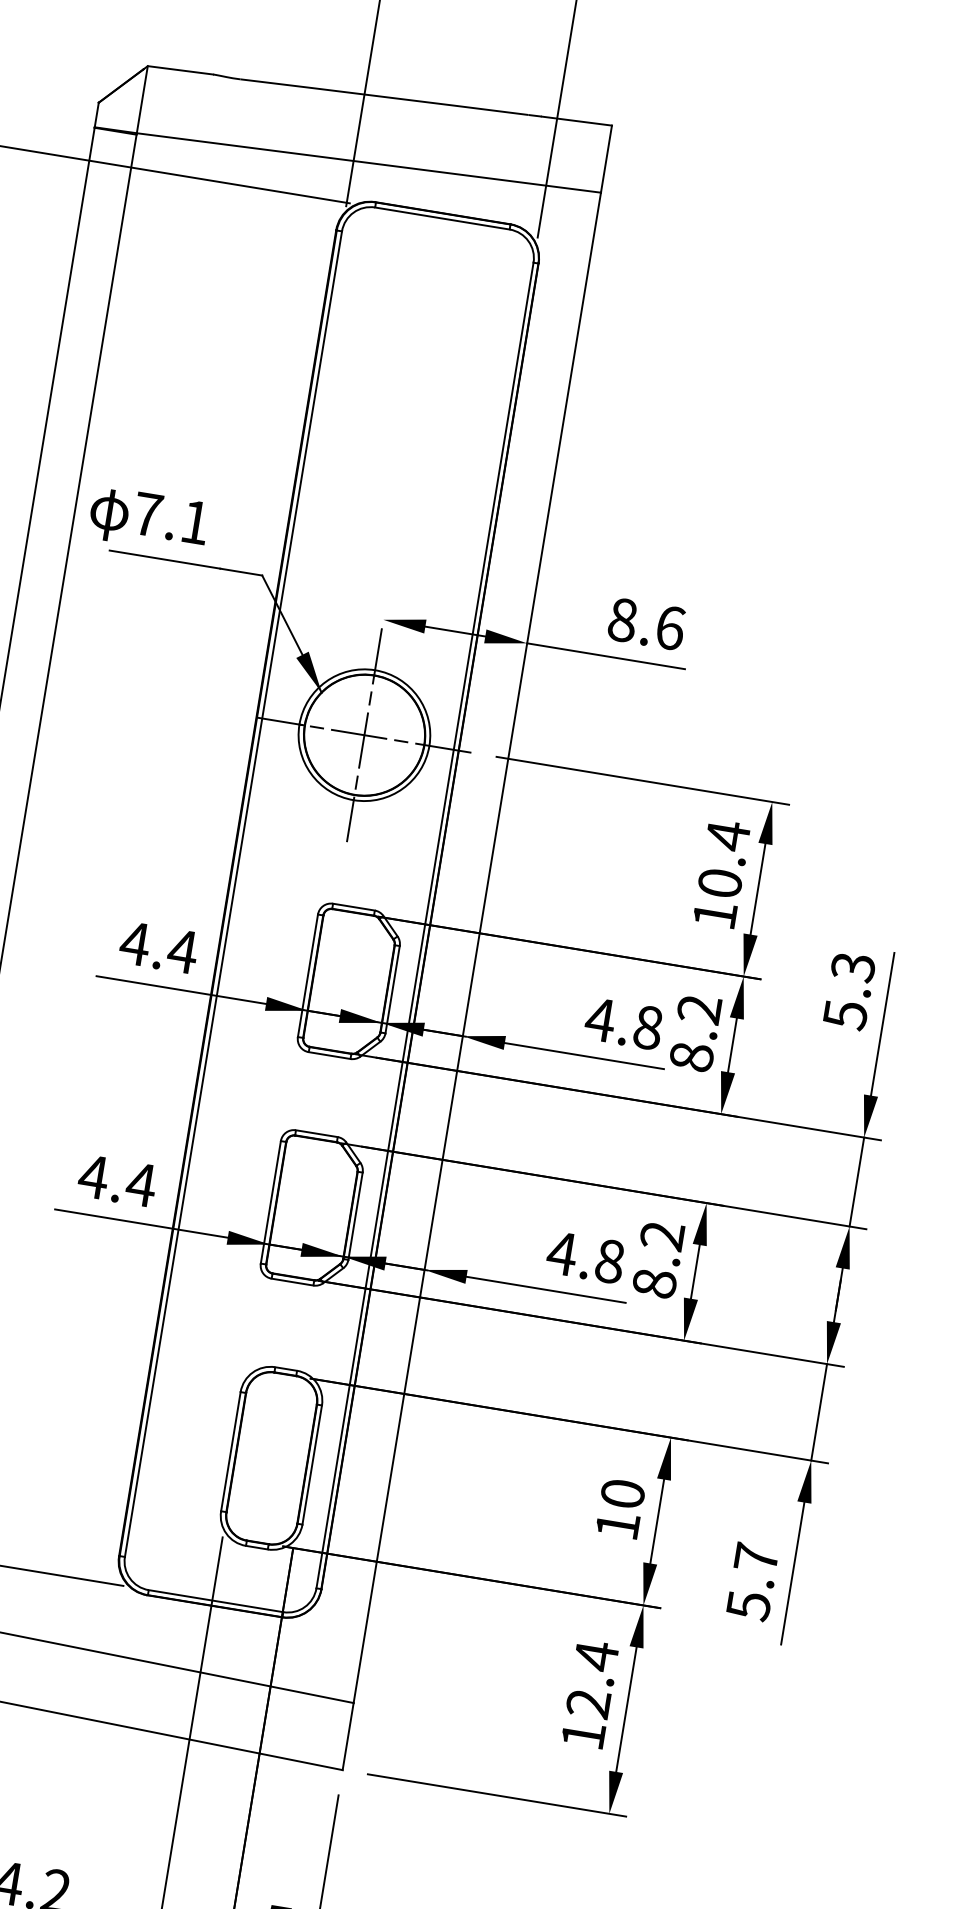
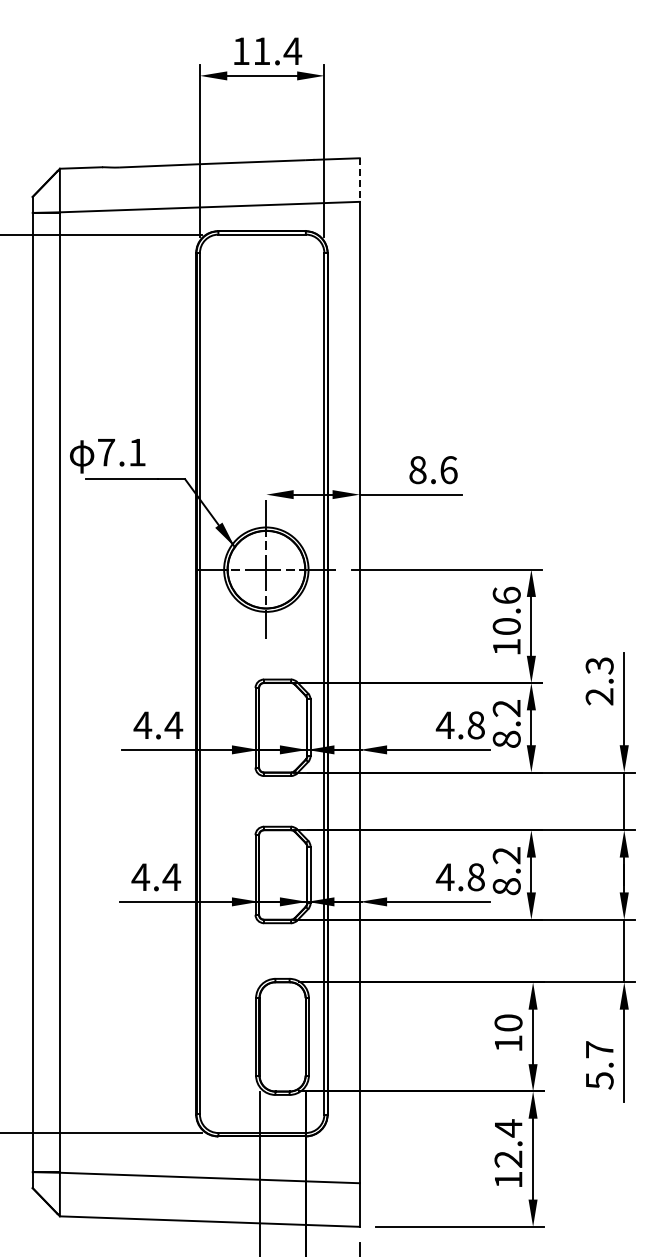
line: (605, 159) -> (359, 180), solid -> dashed
text: (727, 835) -> (506, 595), 10.4 -> 10.6
text: (845, 1014) -> (599, 696), 5.3 -> 2.3

